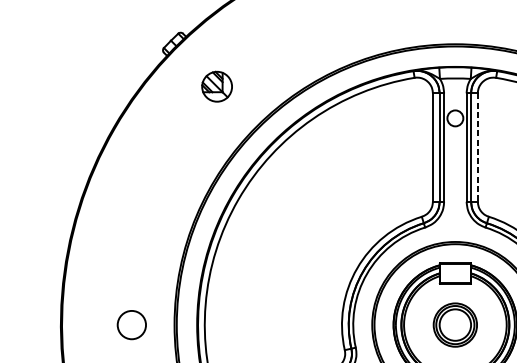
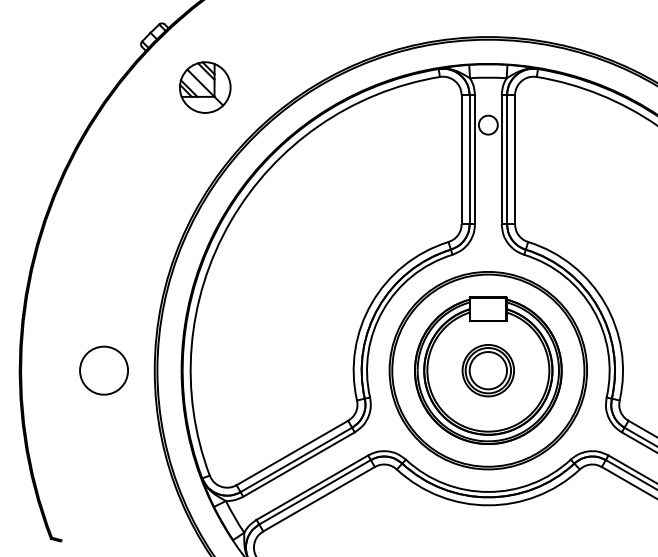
part: (217, 86) -> (205, 87), size x1.43
line: (478, 148) -> (515, 160), dashed -> solid
circle: (132, 324) -> (104, 370), size x1.43

